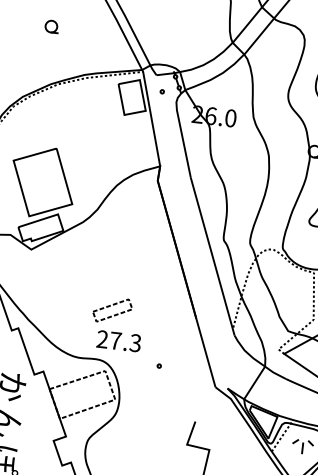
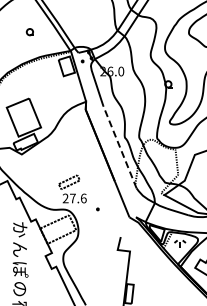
part: (50, 27) -> (29, 32), moved
line: (213, 257) -> (120, 147), solid -> dashed
text: (135, 343) -> (83, 198), 27.3 -> 27.6

